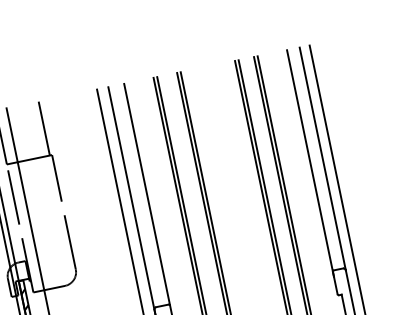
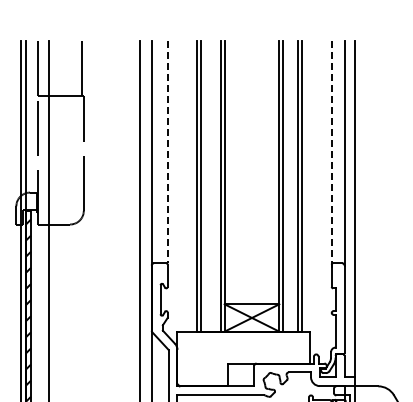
line: (310, 163) -> (331, 155), solid -> dashed
line: (146, 194) -> (167, 152), solid -> dashed

